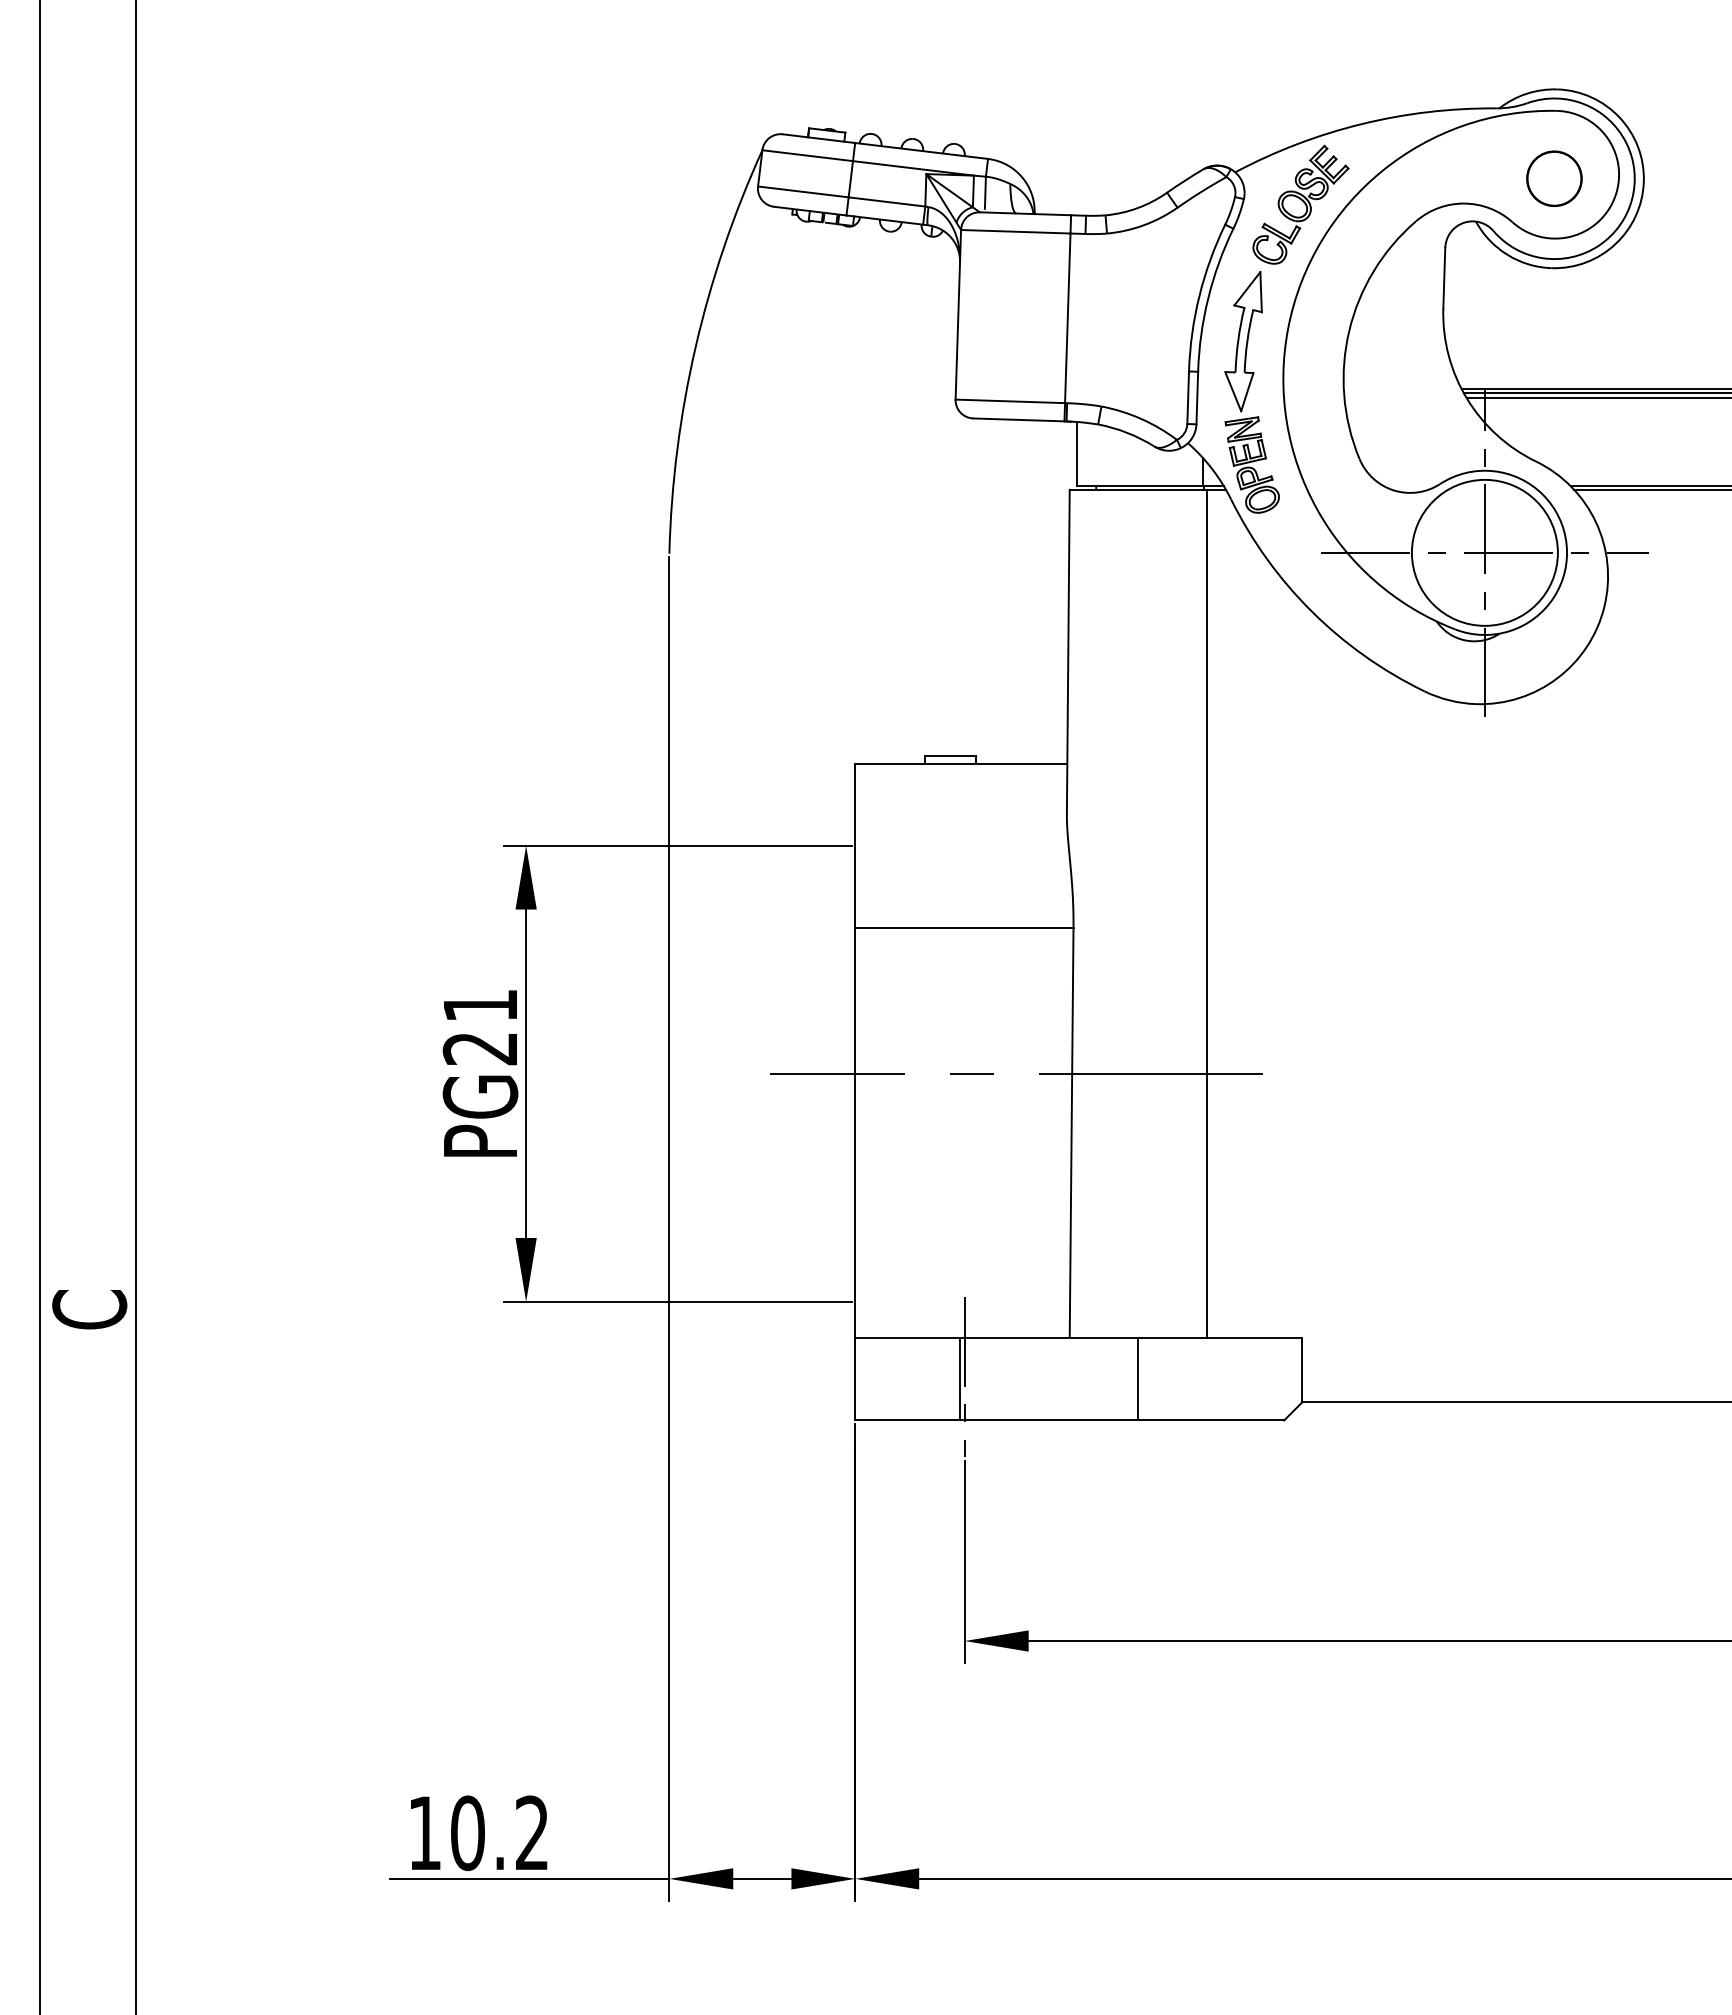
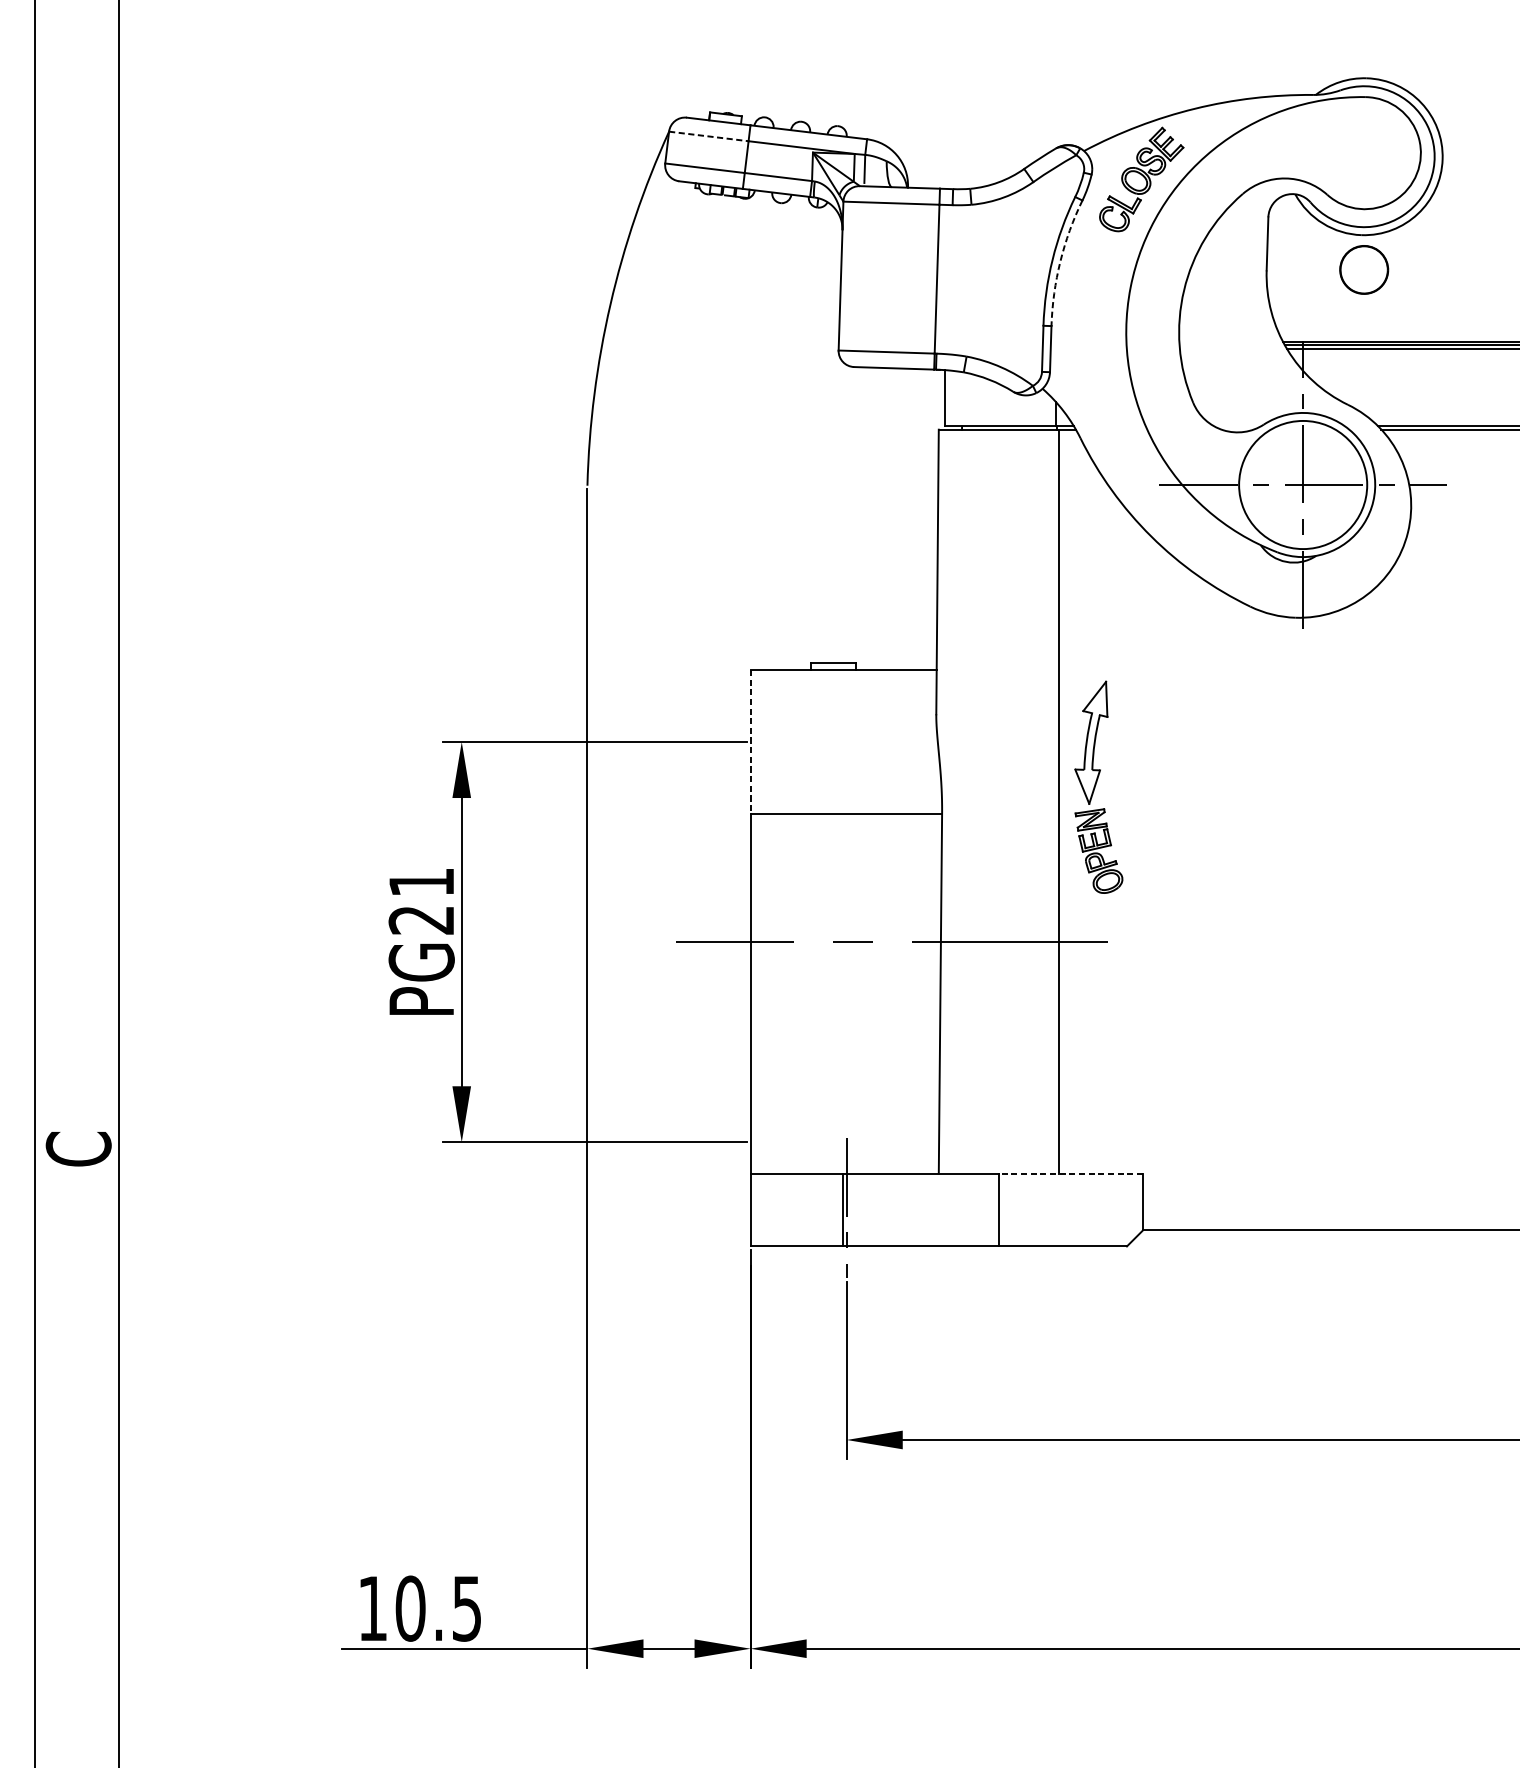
line: (807, 155) -> (708, 136), solid -> dashed
part: (1554, 178) -> (1364, 269), moved
arc: (1208, 298) -> (1060, 261), solid -> dashed
part: (1251, 392) -> (1098, 787), moved
line: (855, 846) -> (750, 742), solid -> dashed
line: (1219, 1338) -> (1070, 1174), solid -> dashed
text: (531, 1833) -> (466, 1608), 10.2 -> 10.5

